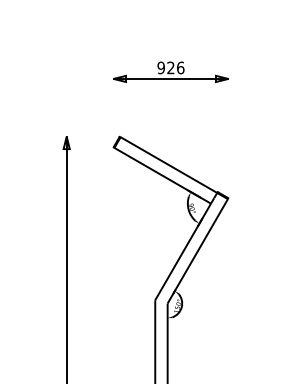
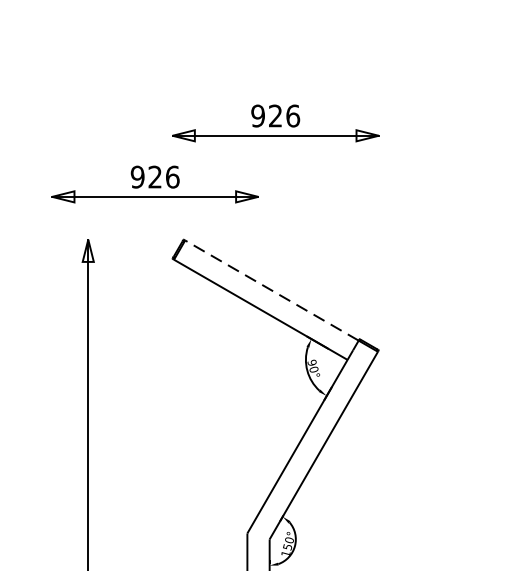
part: (103, 106) -> (154, 185), added
line: (168, 165) -> (271, 291), solid -> dashed

